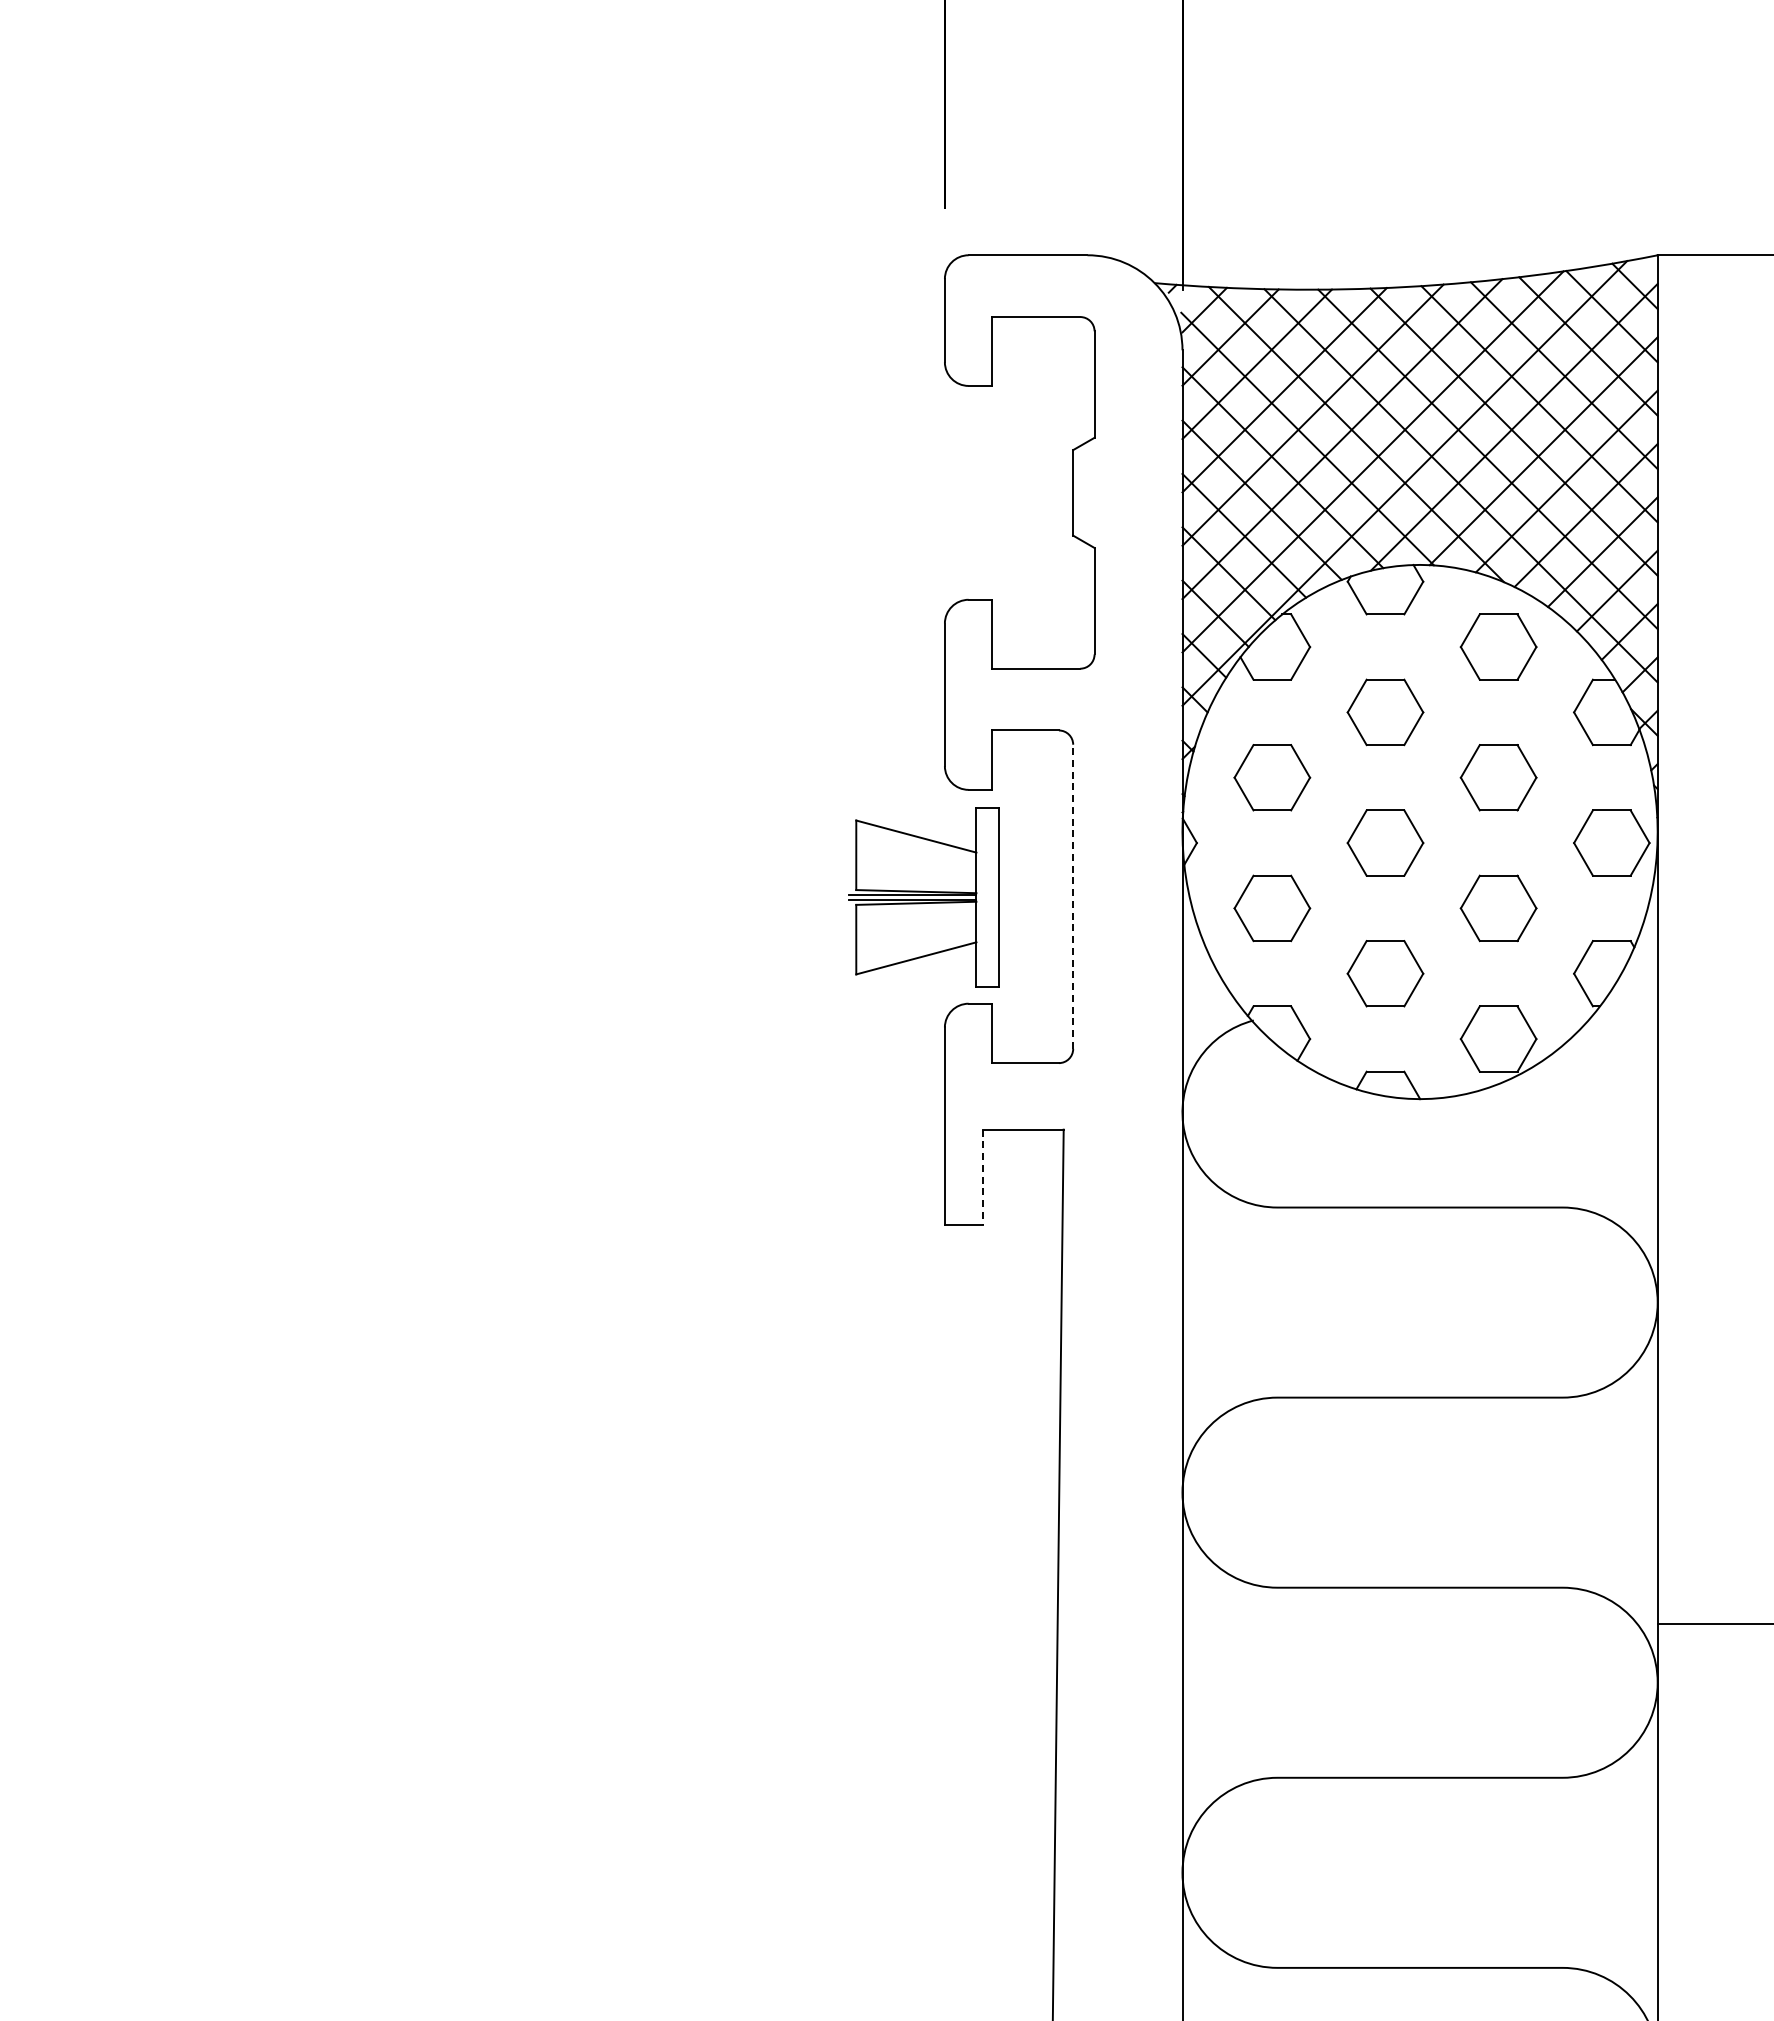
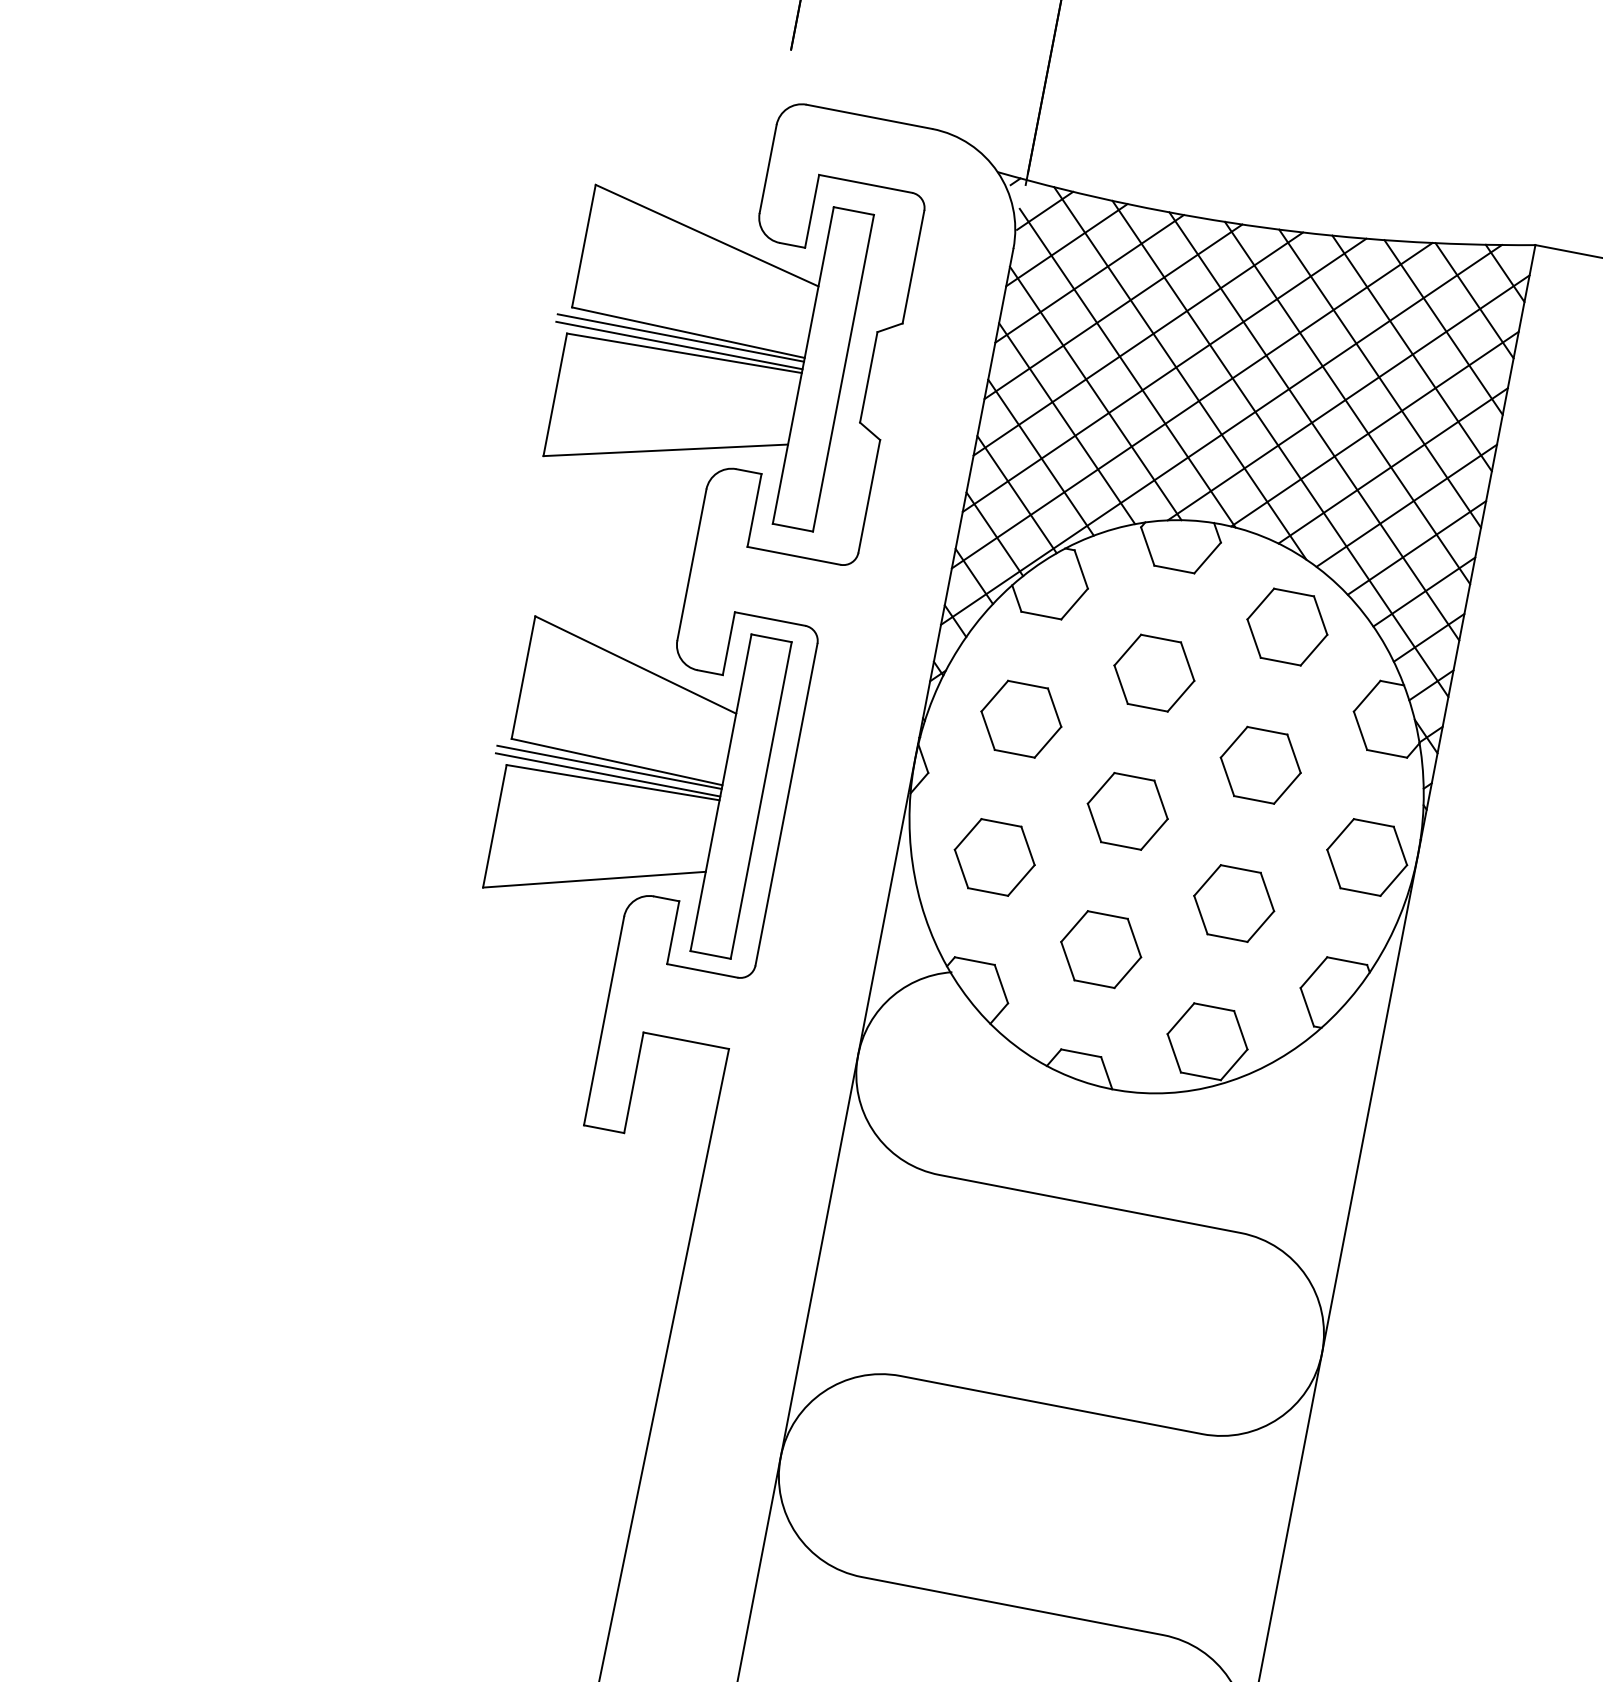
part: (913, 493) -> (699, 345), added
line: (1073, 896) -> (786, 804), dashed -> solid
part: (923, 897) -> (628, 774), size x1.67
line: (982, 1177) -> (633, 1083), dashed -> solid

